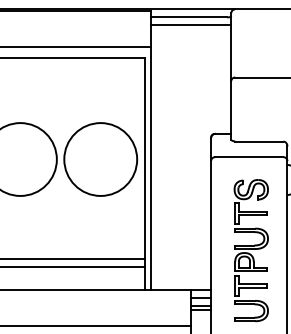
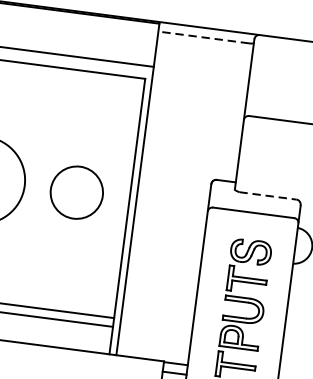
line: (188, 17) -> (203, 37), solid -> dashed
line: (190, 25) -> (204, 47), removed
line: (259, 141) -> (268, 195), solid -> dashed
circle: (100, 159) -> (76, 192), size x0.6

